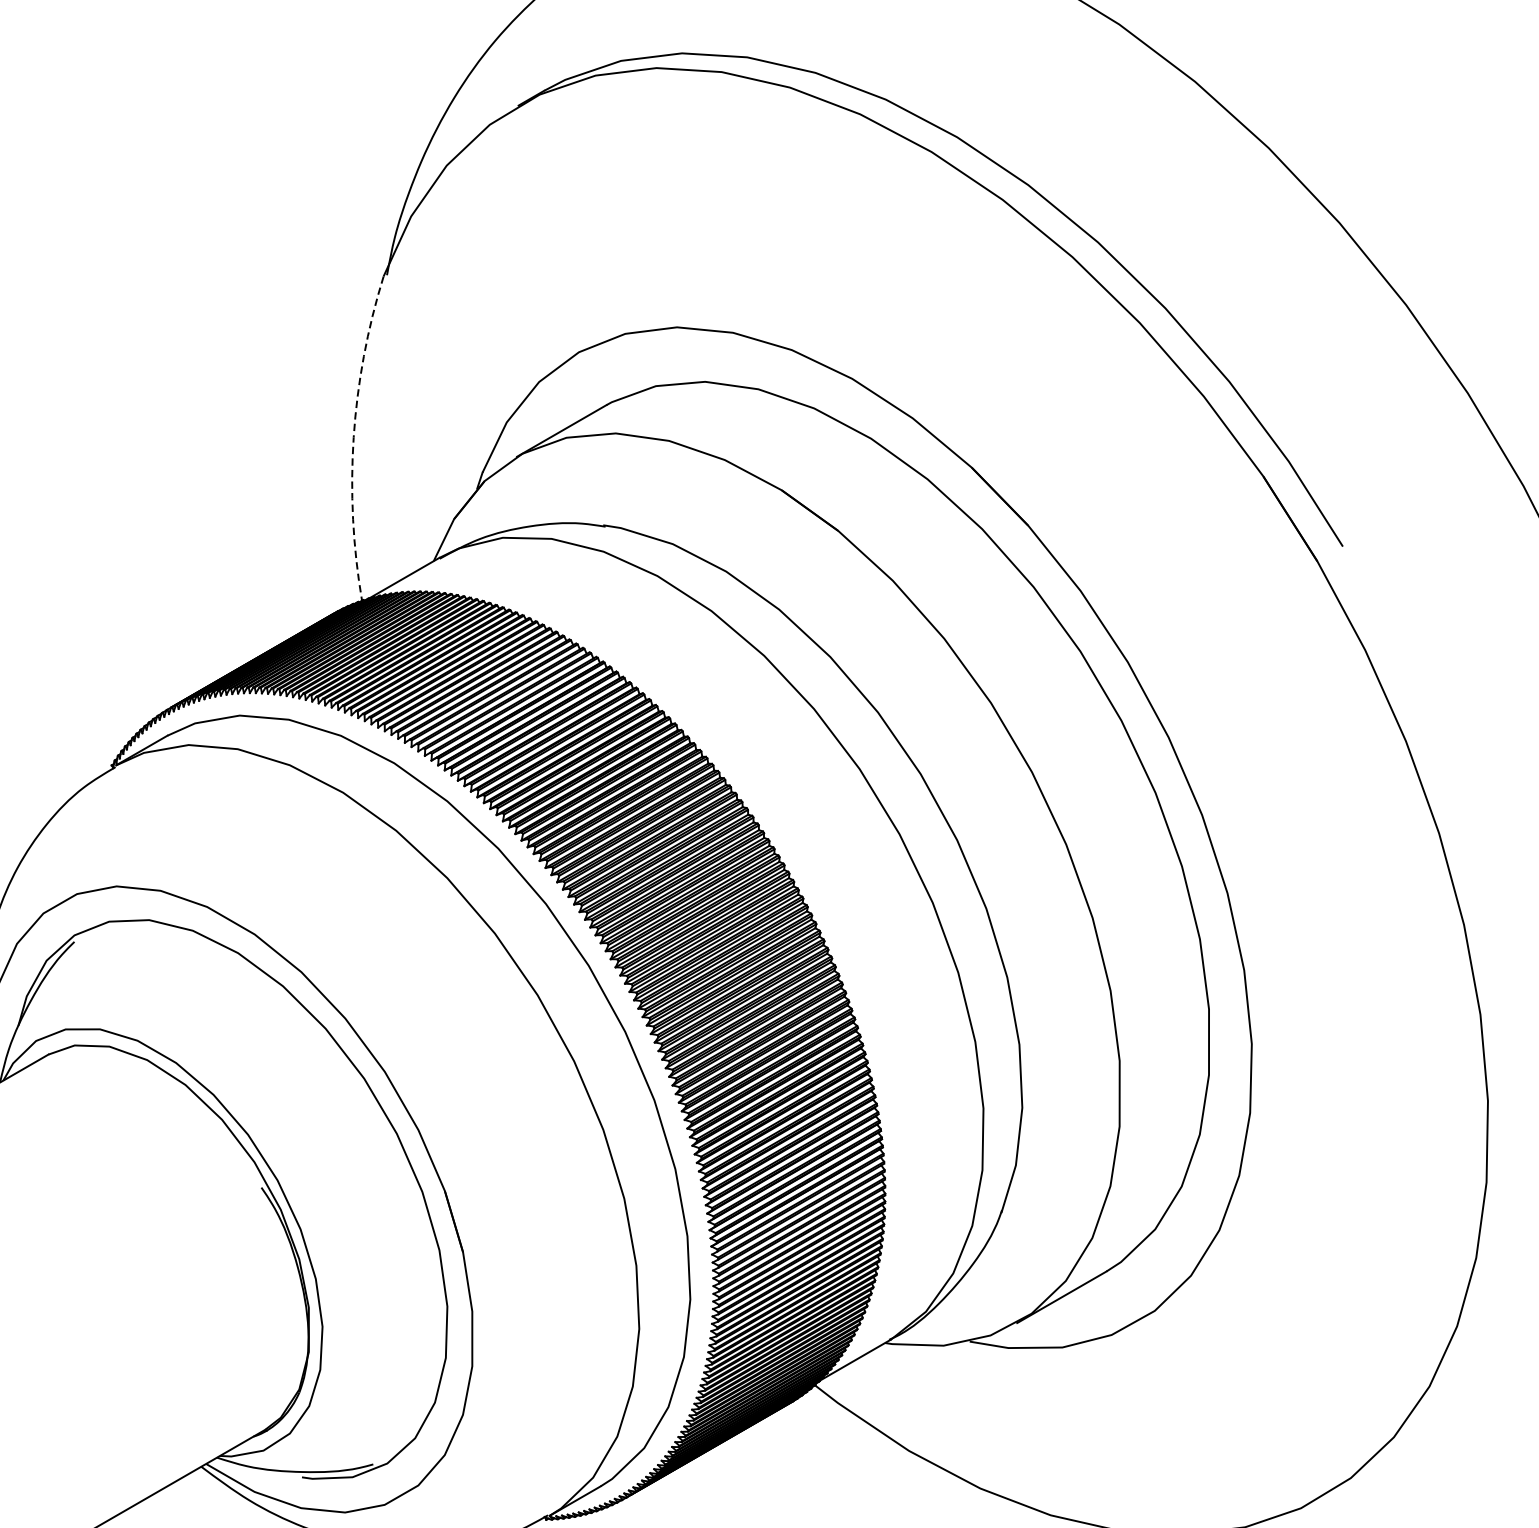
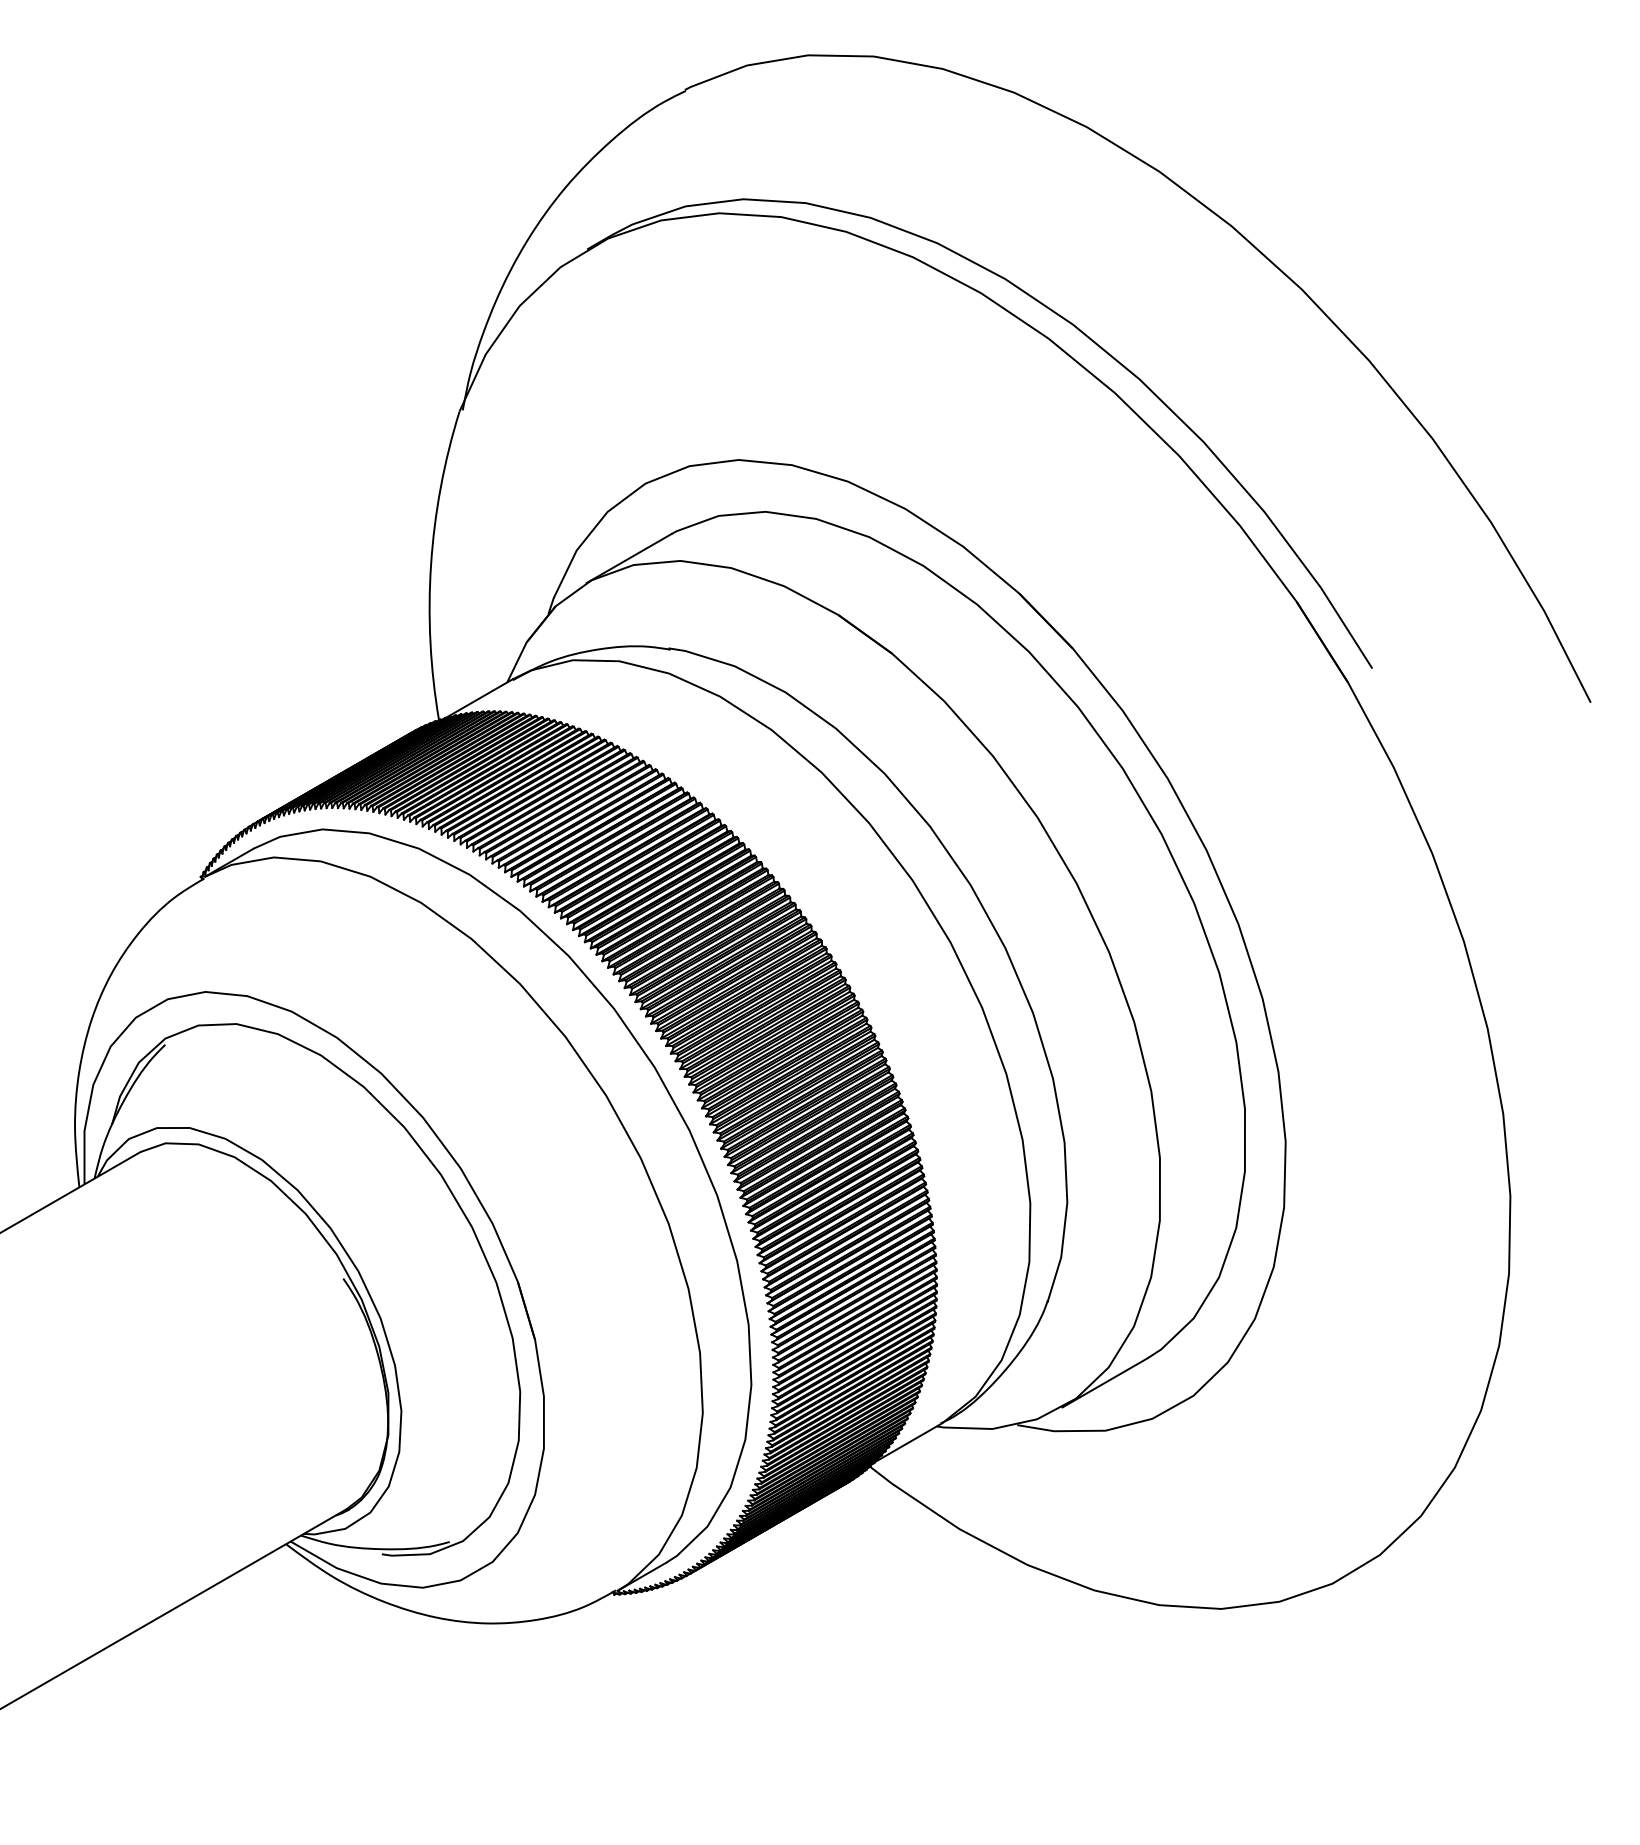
arc: (354, 437) -> (431, 564), dashed -> solid

